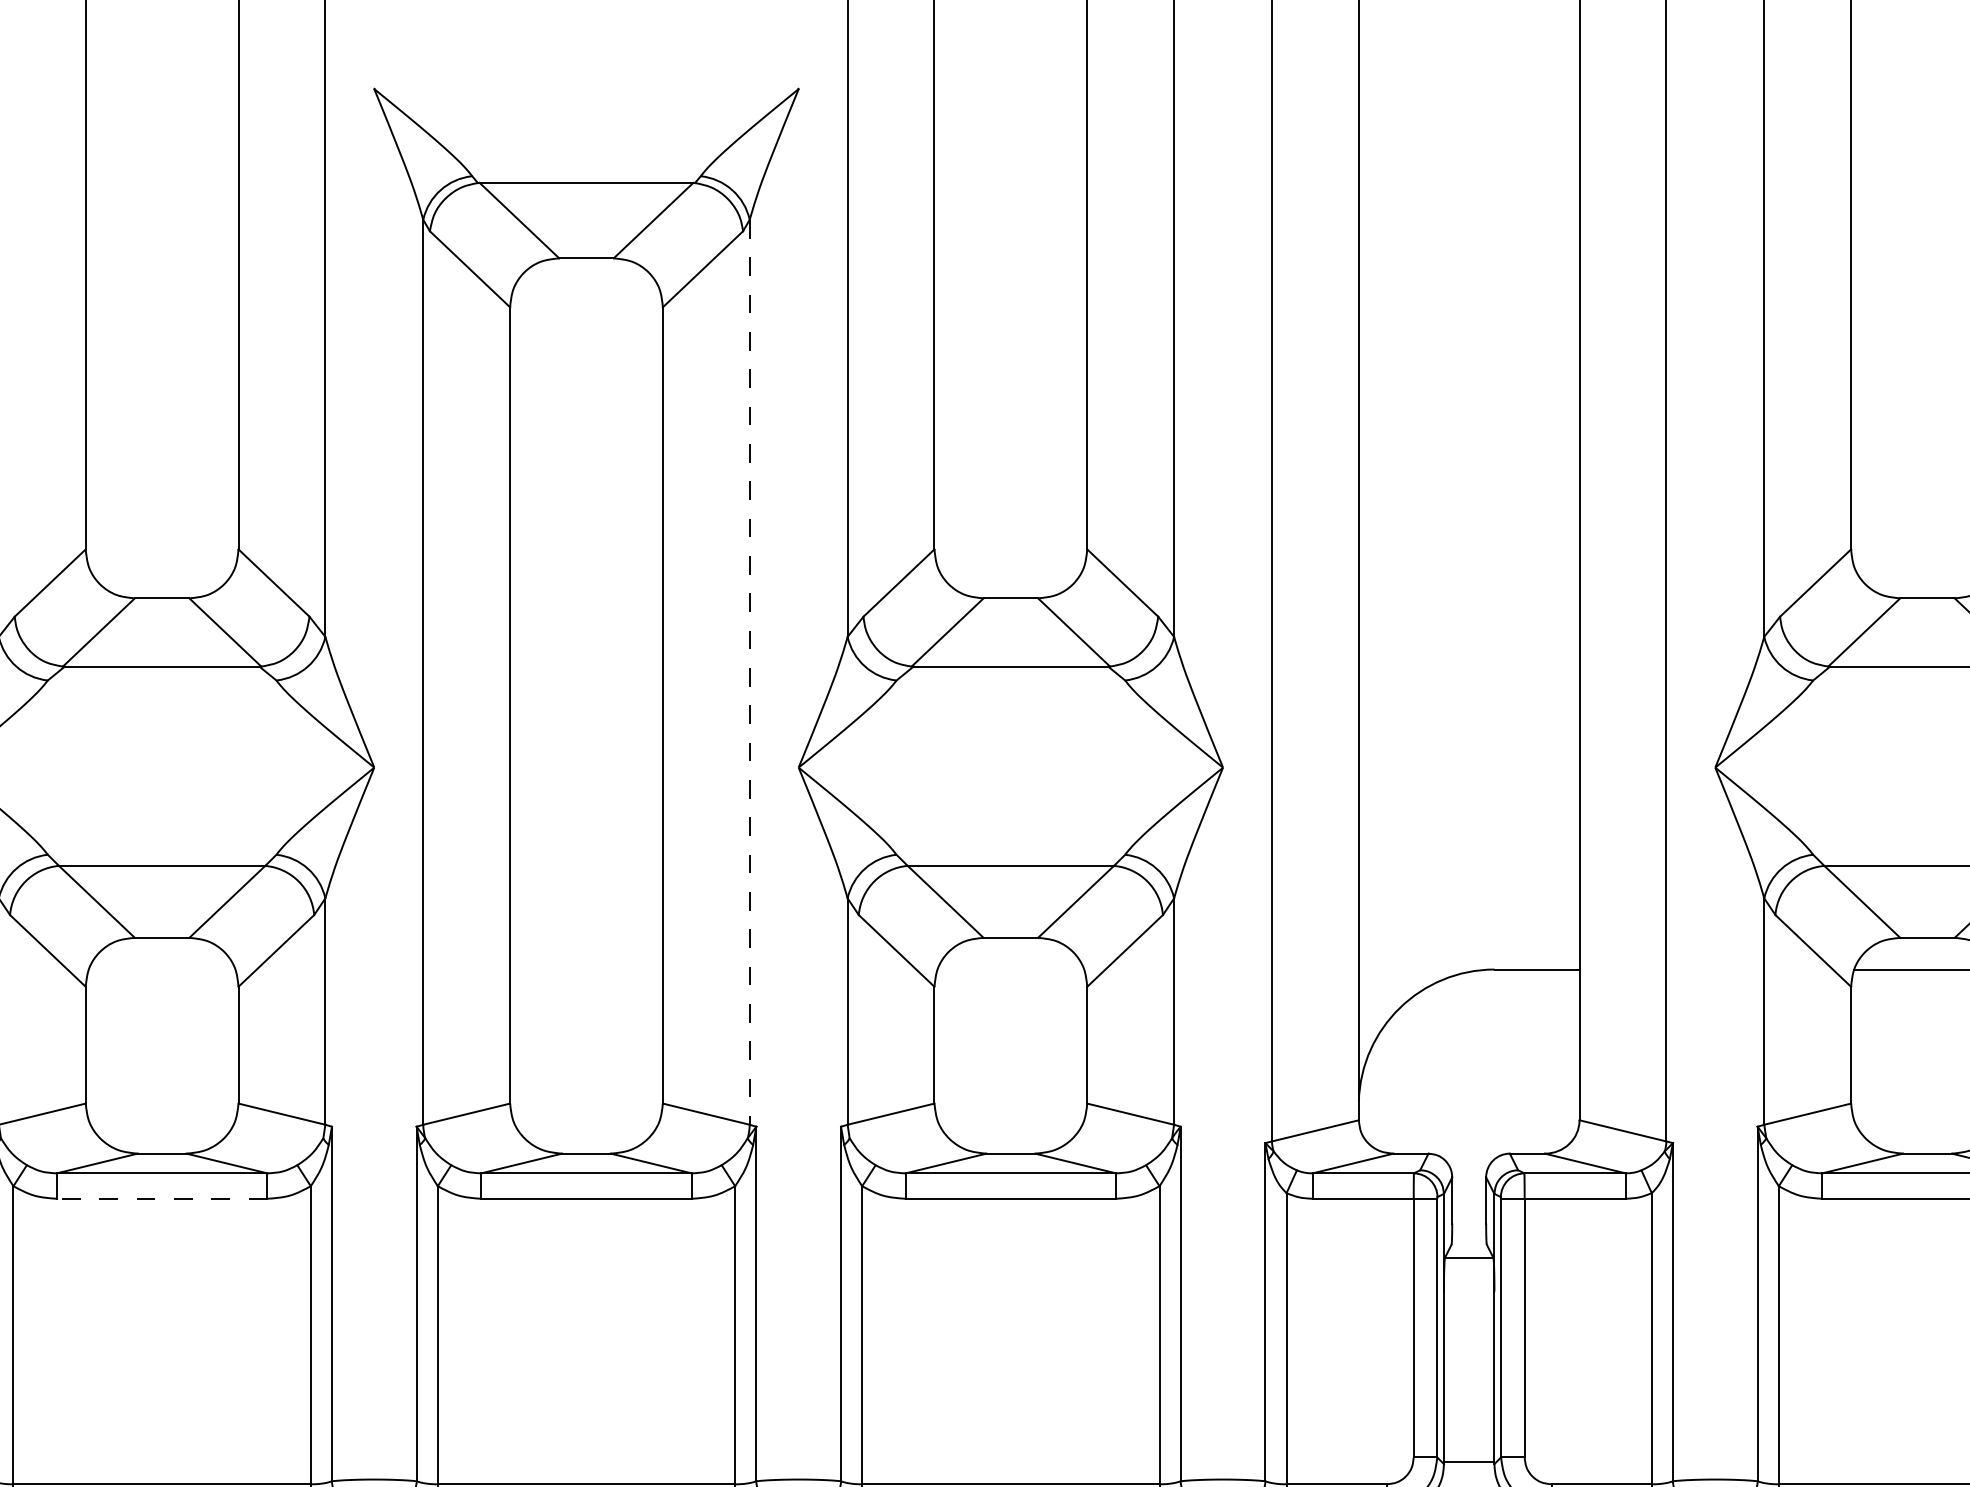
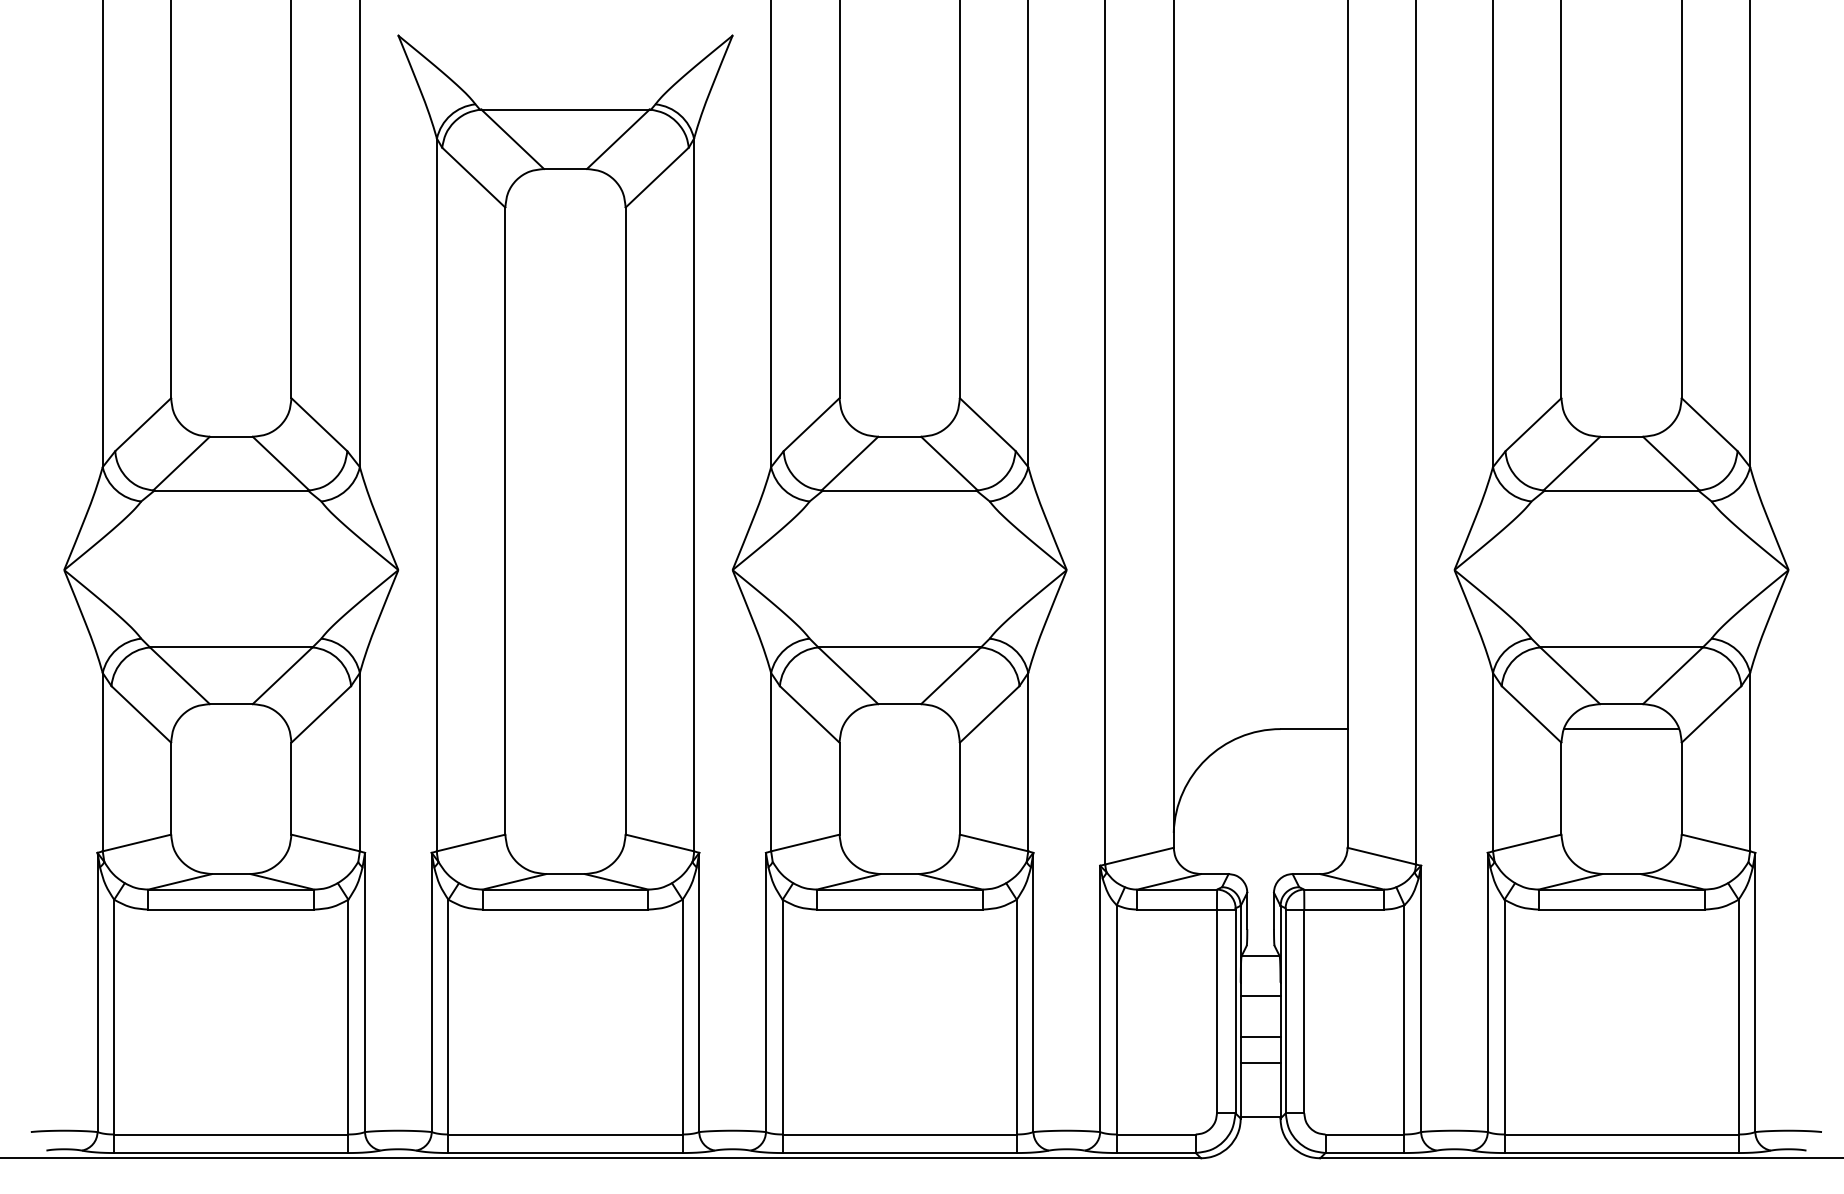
line: (750, 672) -> (694, 495), dashed -> solid
line: (162, 1198) -> (231, 909), dashed -> solid
line: (1469, 1309) -> (1260, 996), added
line: (1469, 1359) -> (1260, 1036), added
line: (1469, 1394) -> (1260, 1063), added

